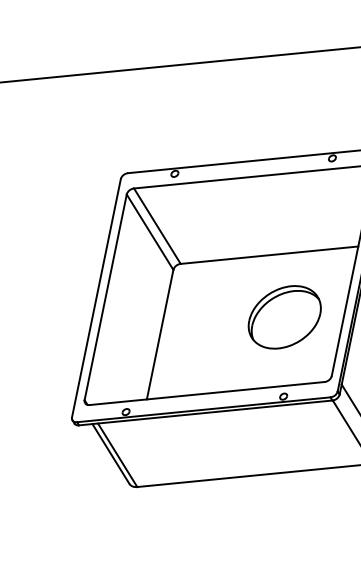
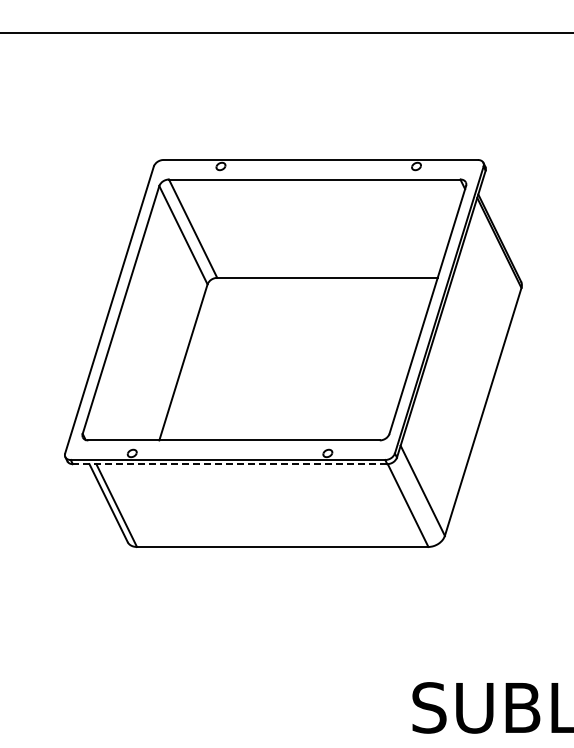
part: (284, 316) -> (338, 355), removed
line: (205, 413) -> (229, 464), solid -> dashed

